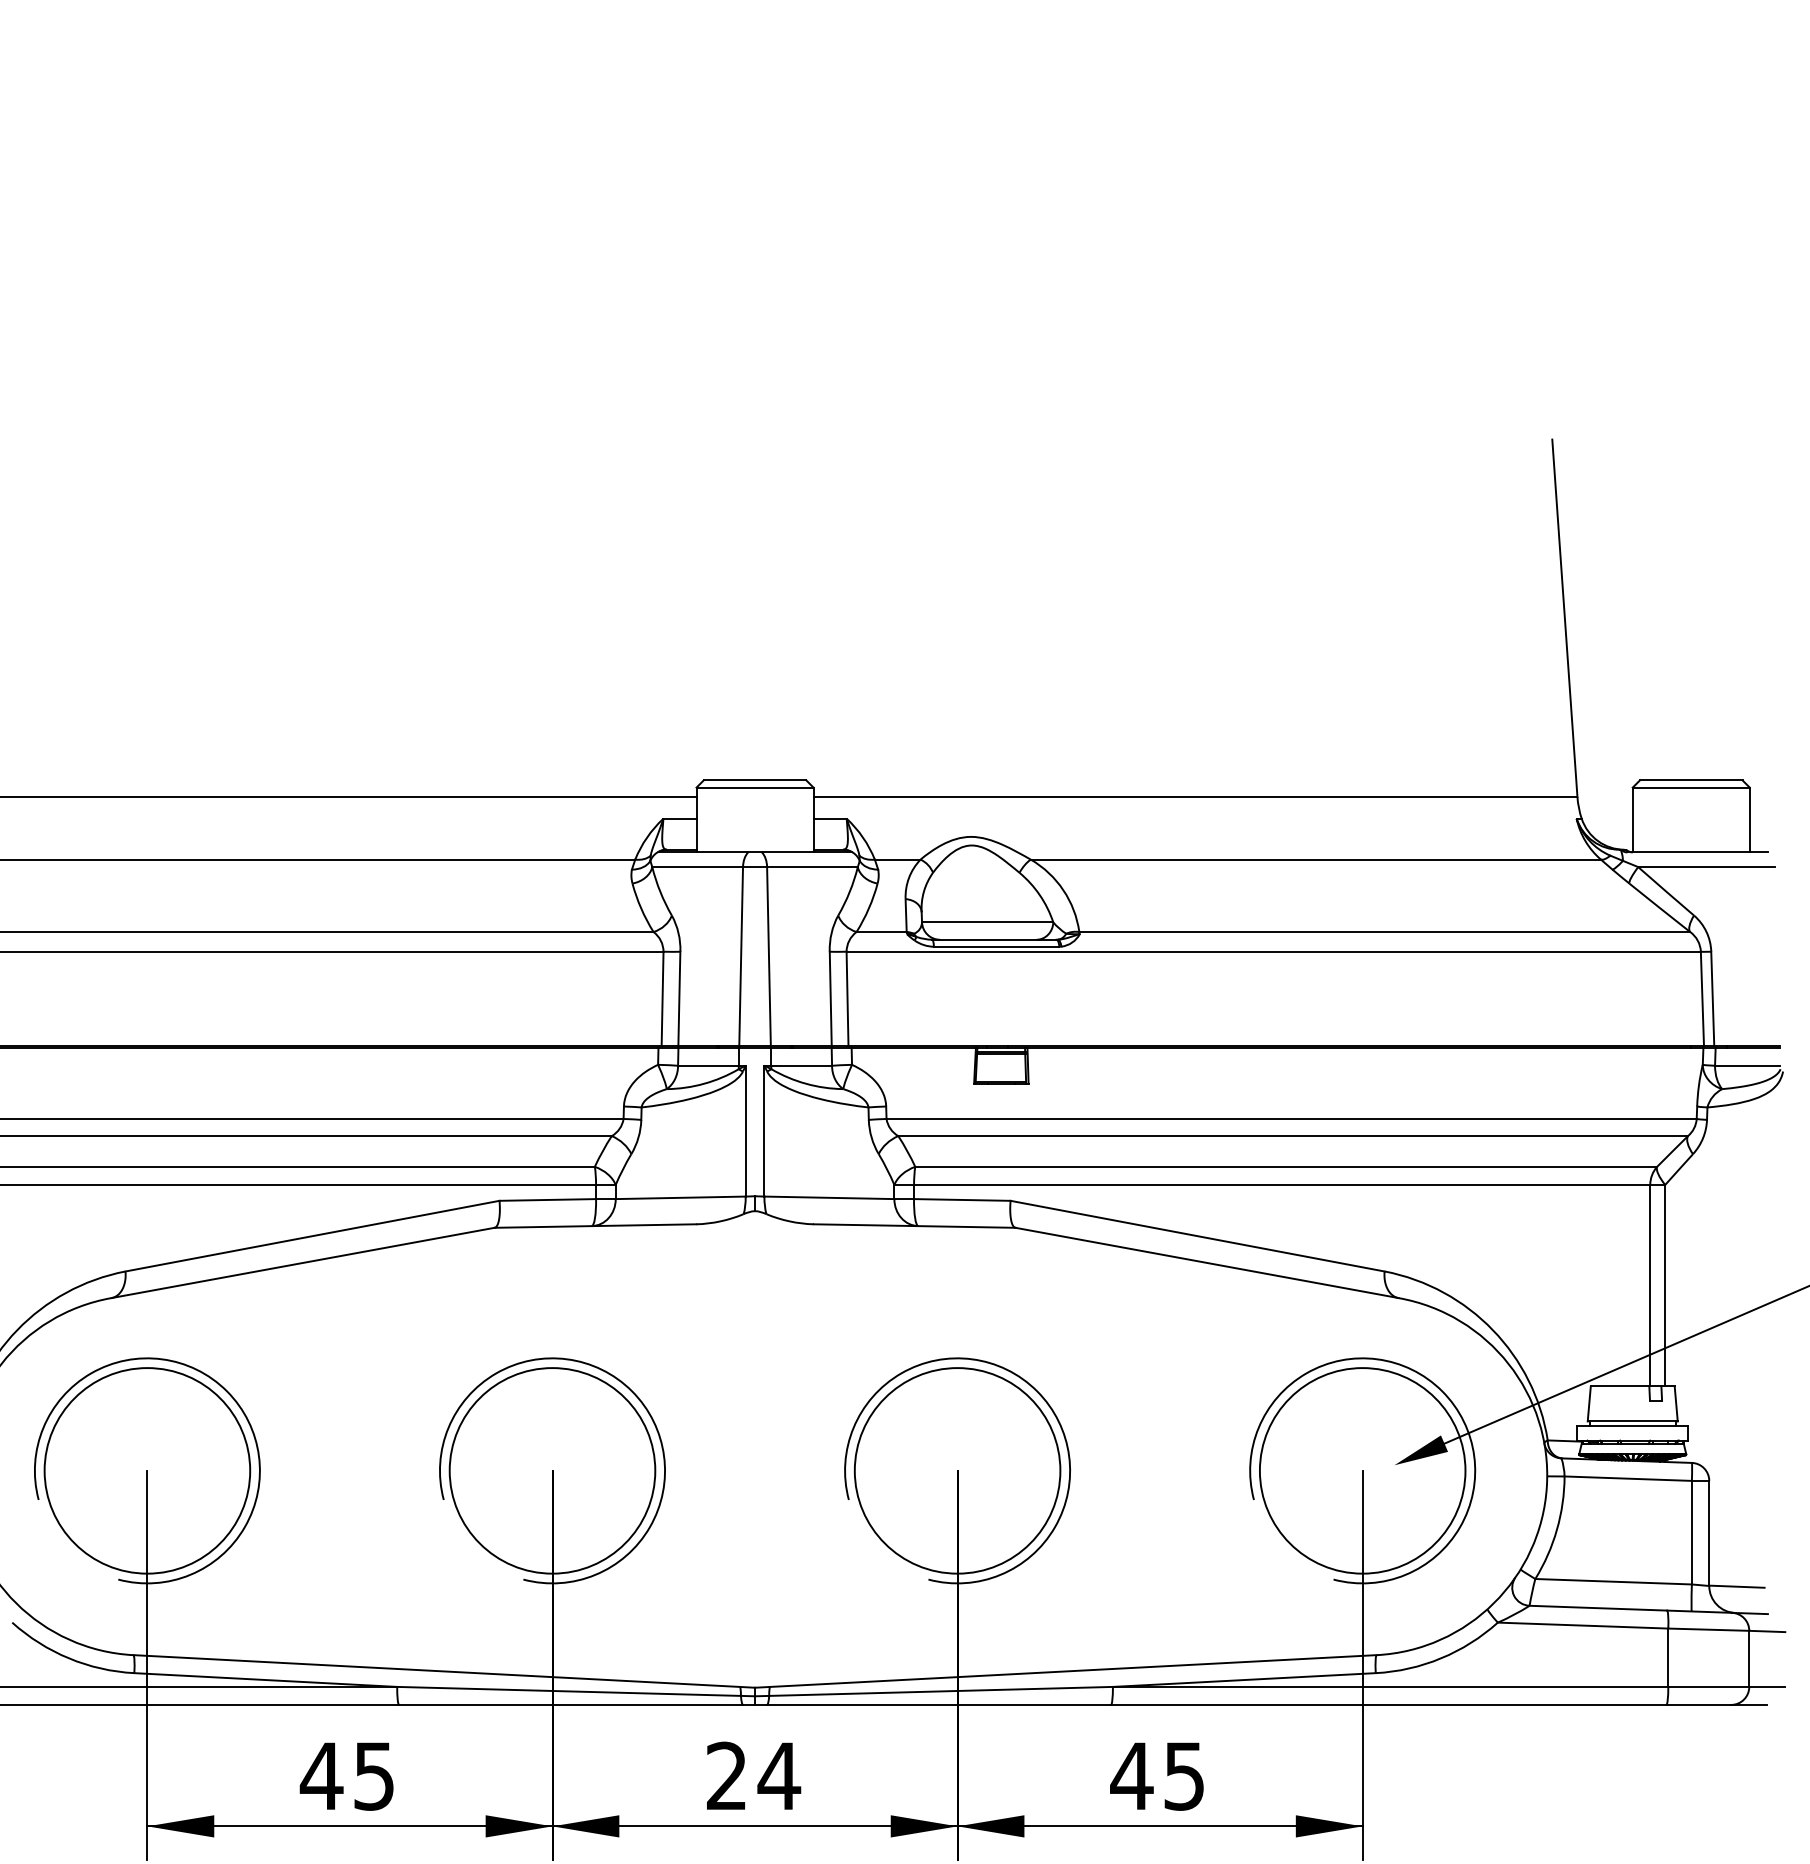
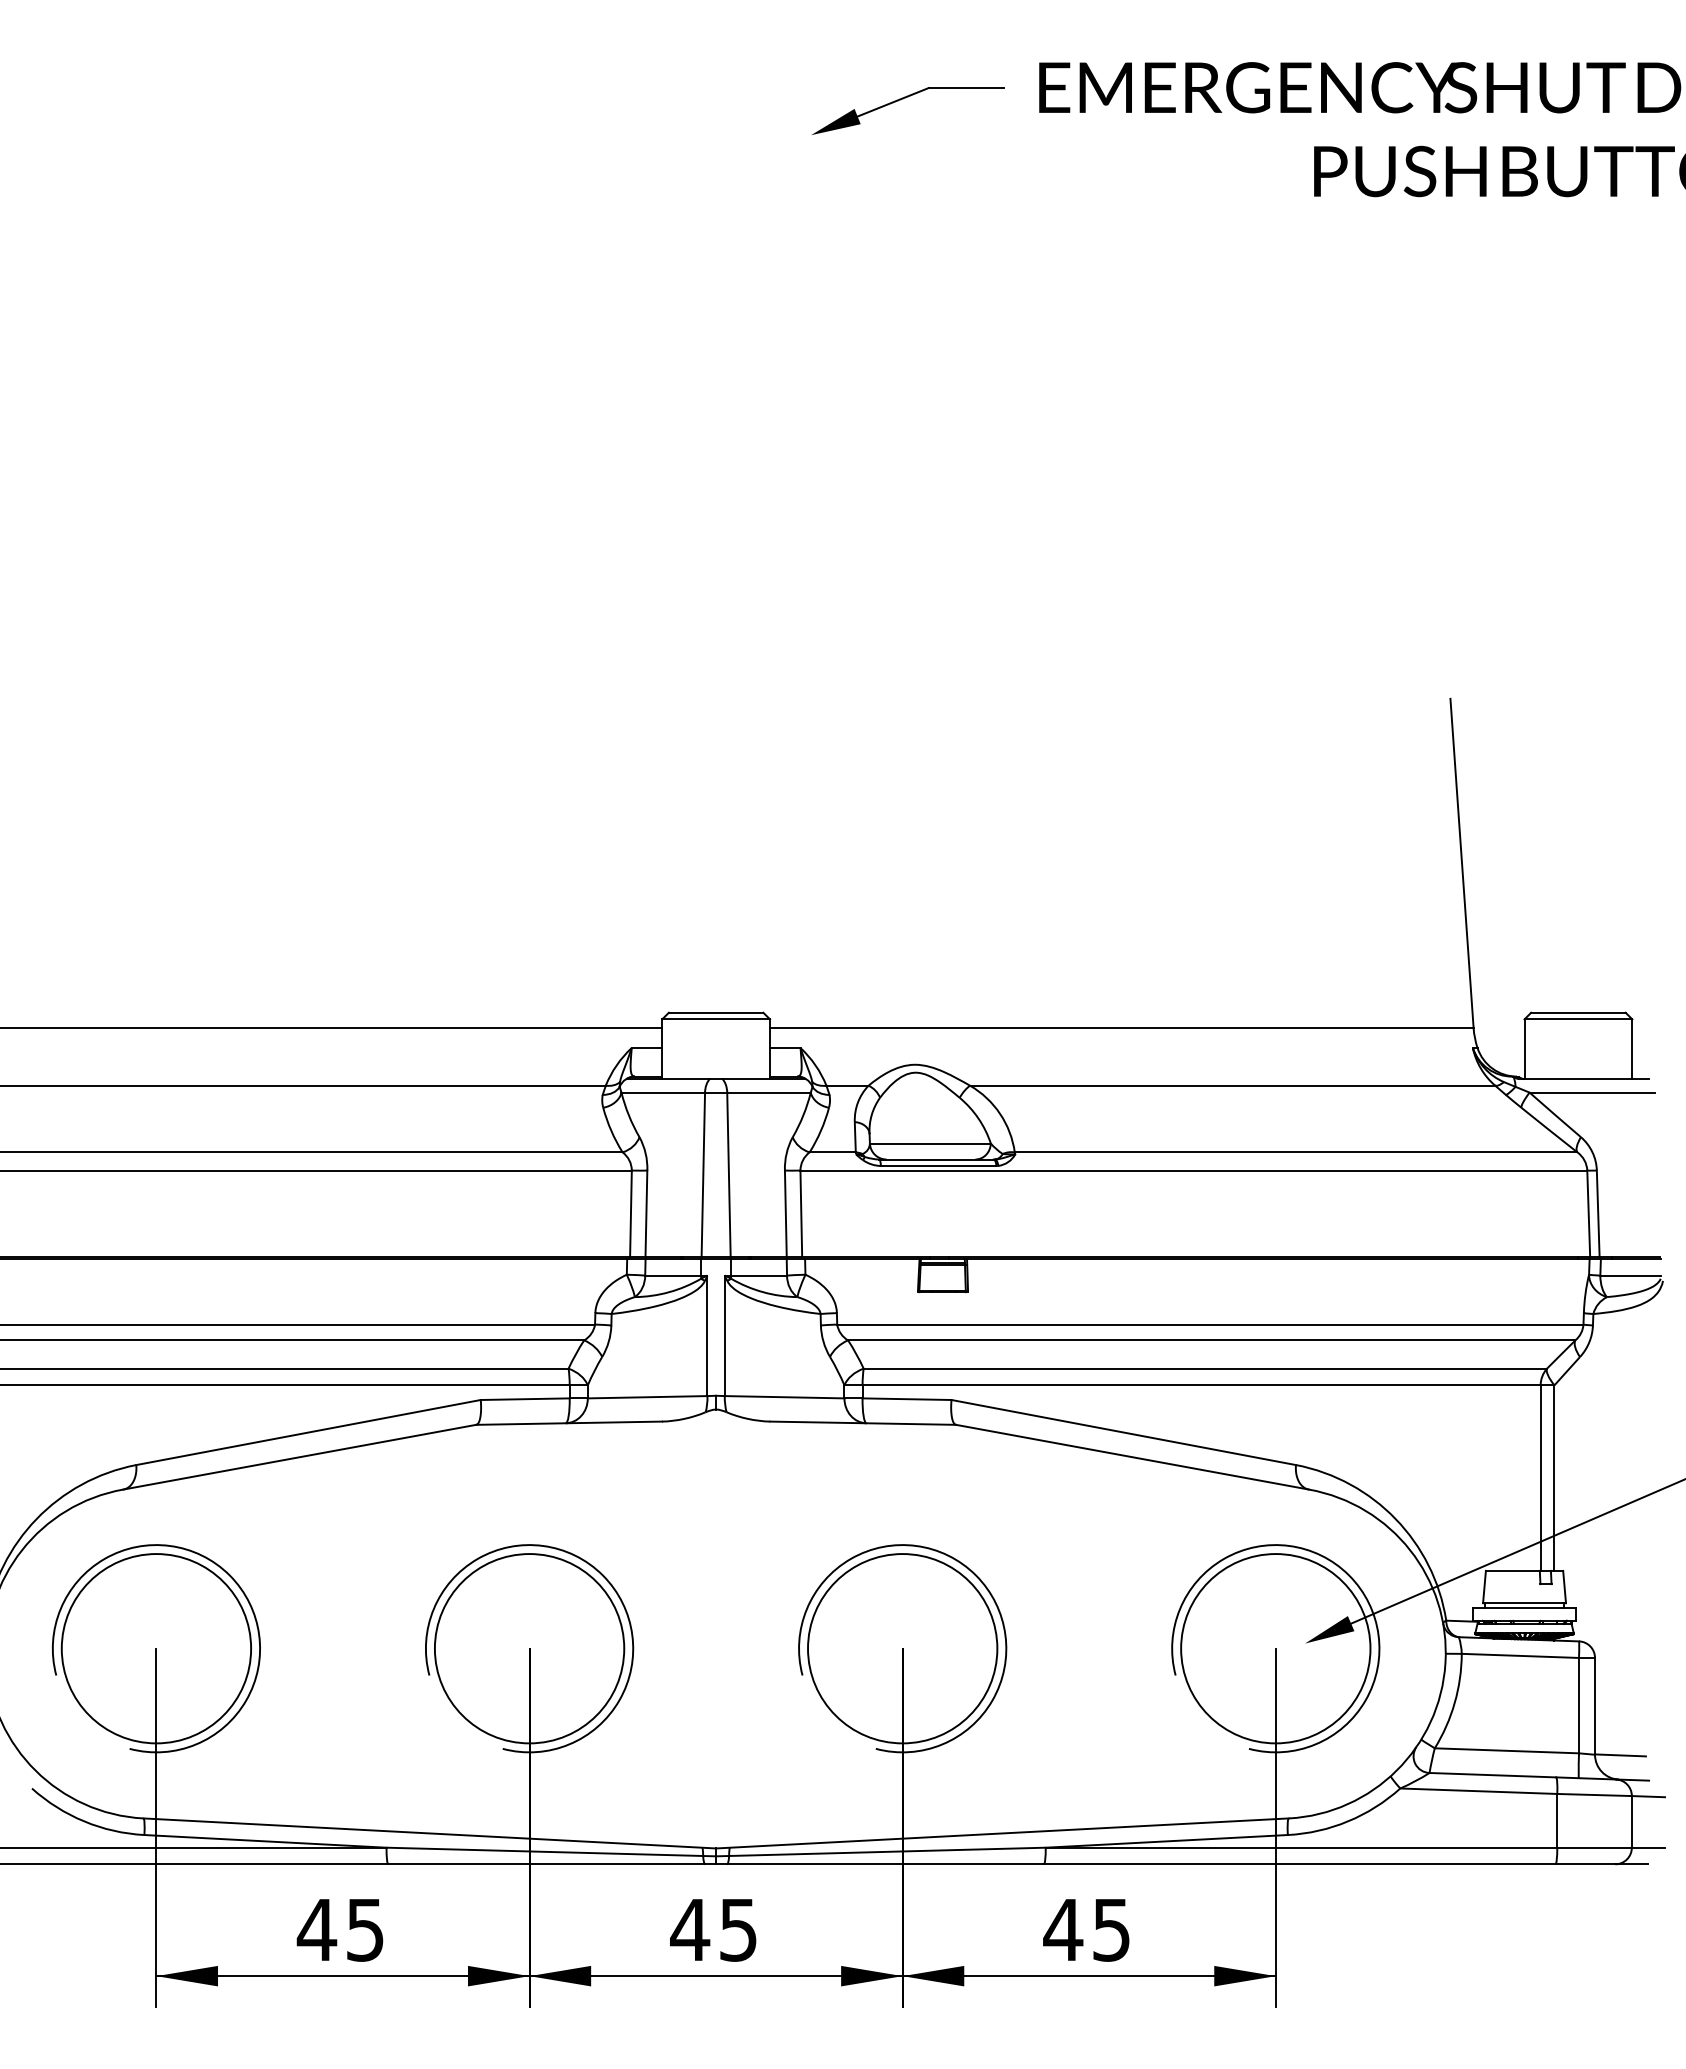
text: (753, 1775) -> (714, 1929), 24 -> 45

